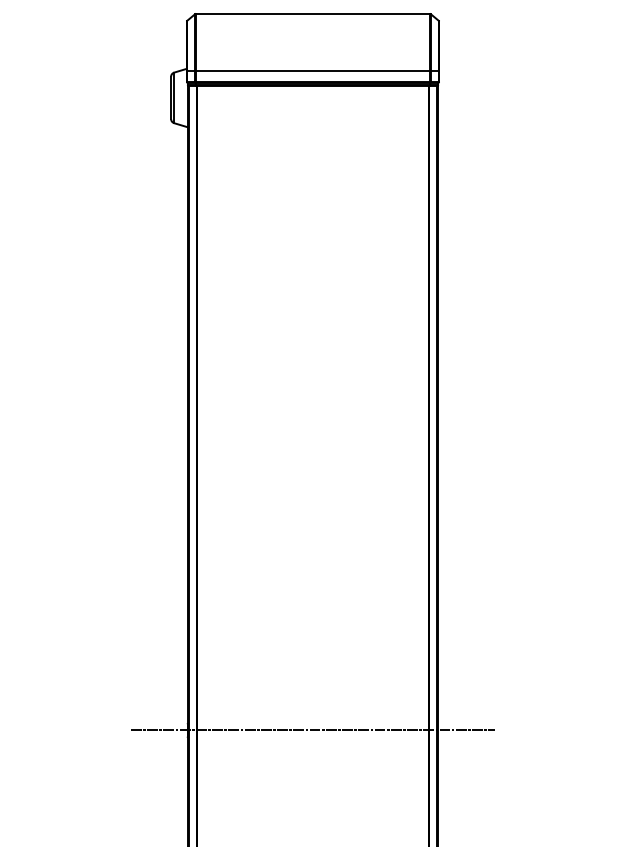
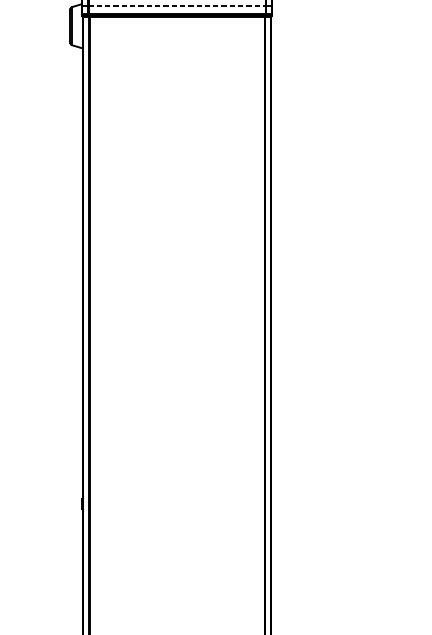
line: (313, 71) -> (177, 6), solid -> dashed
line: (312, 730) -> (176, 503), removed

